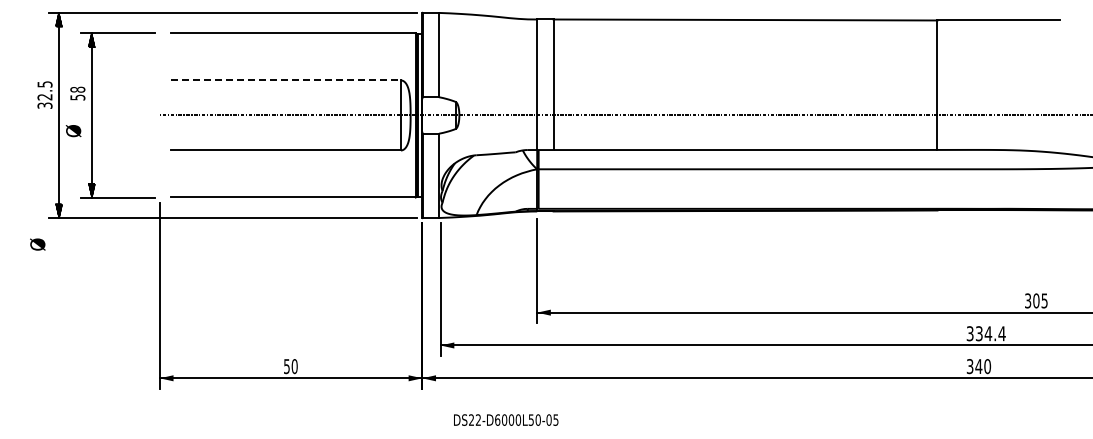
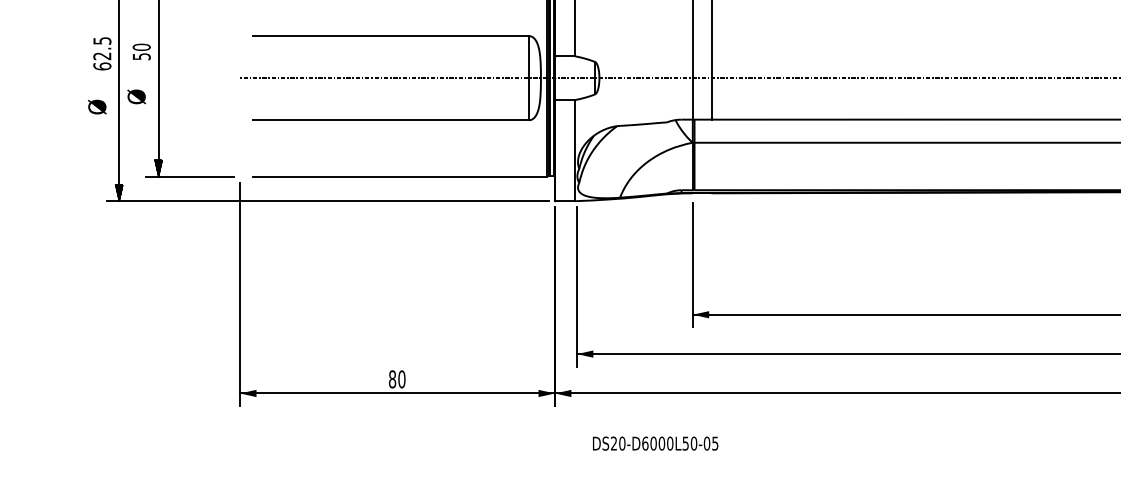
line: (286, 80) -> (392, 36), dashed -> solid
text: (77, 89) -> (141, 47), 58 -> 50
text: (44, 105) -> (101, 66), 32.5 -> 62.5
text: (37, 244) -> (96, 107), moved
text: (286, 366) -> (392, 379), 50 -> 80
text: (478, 419) -> (622, 442), DS22-D6000L50-05 -> DS20-D6000L50-05

